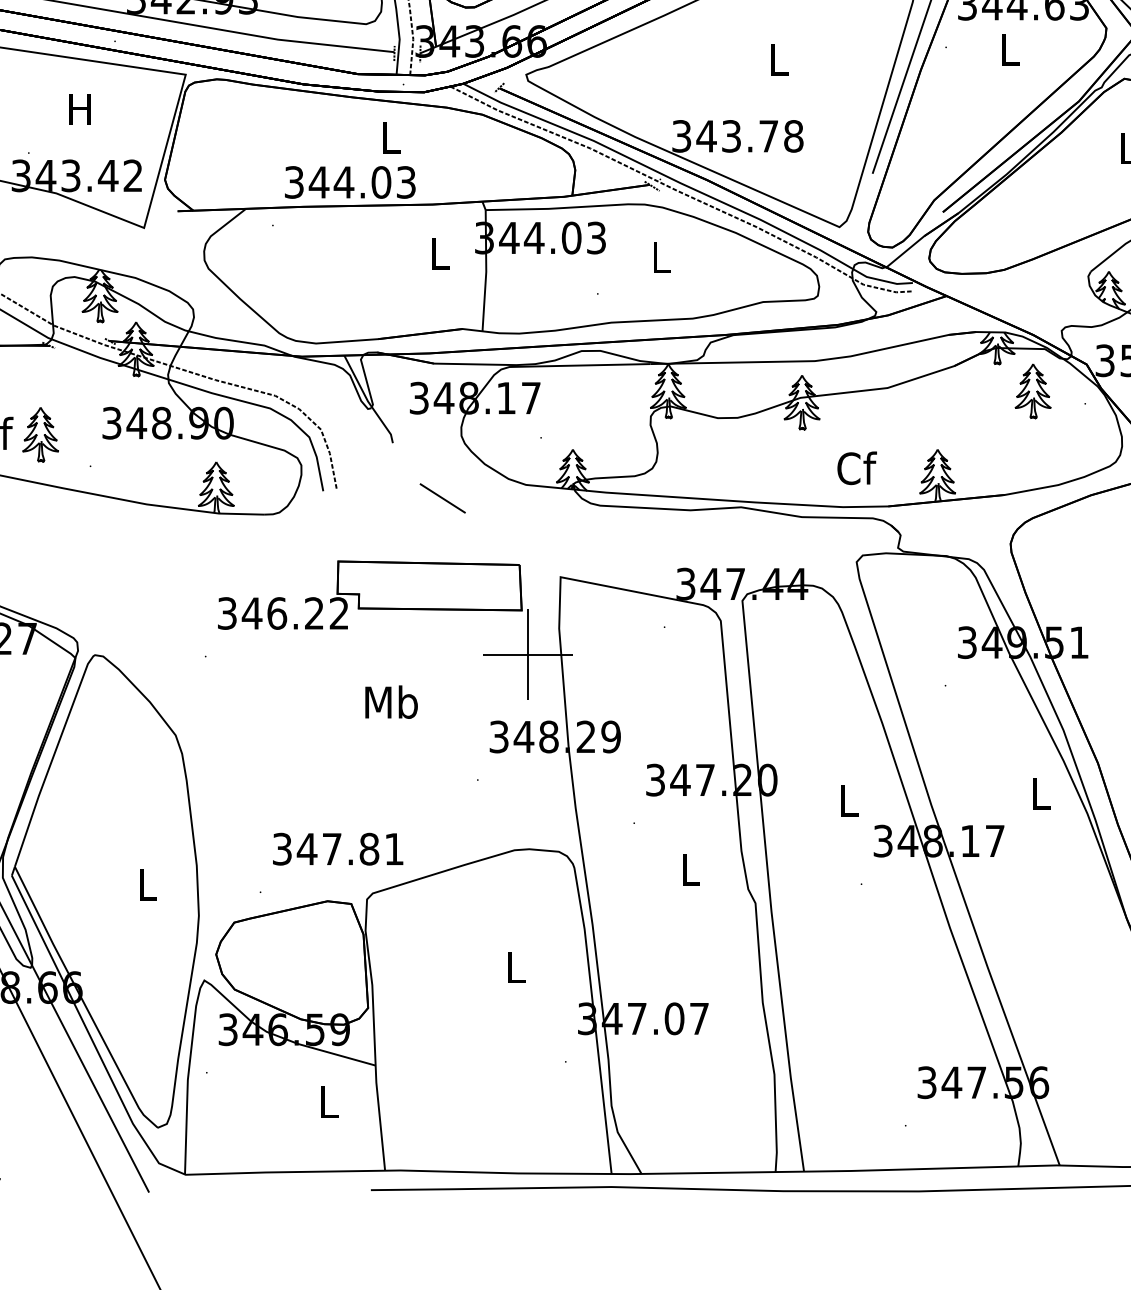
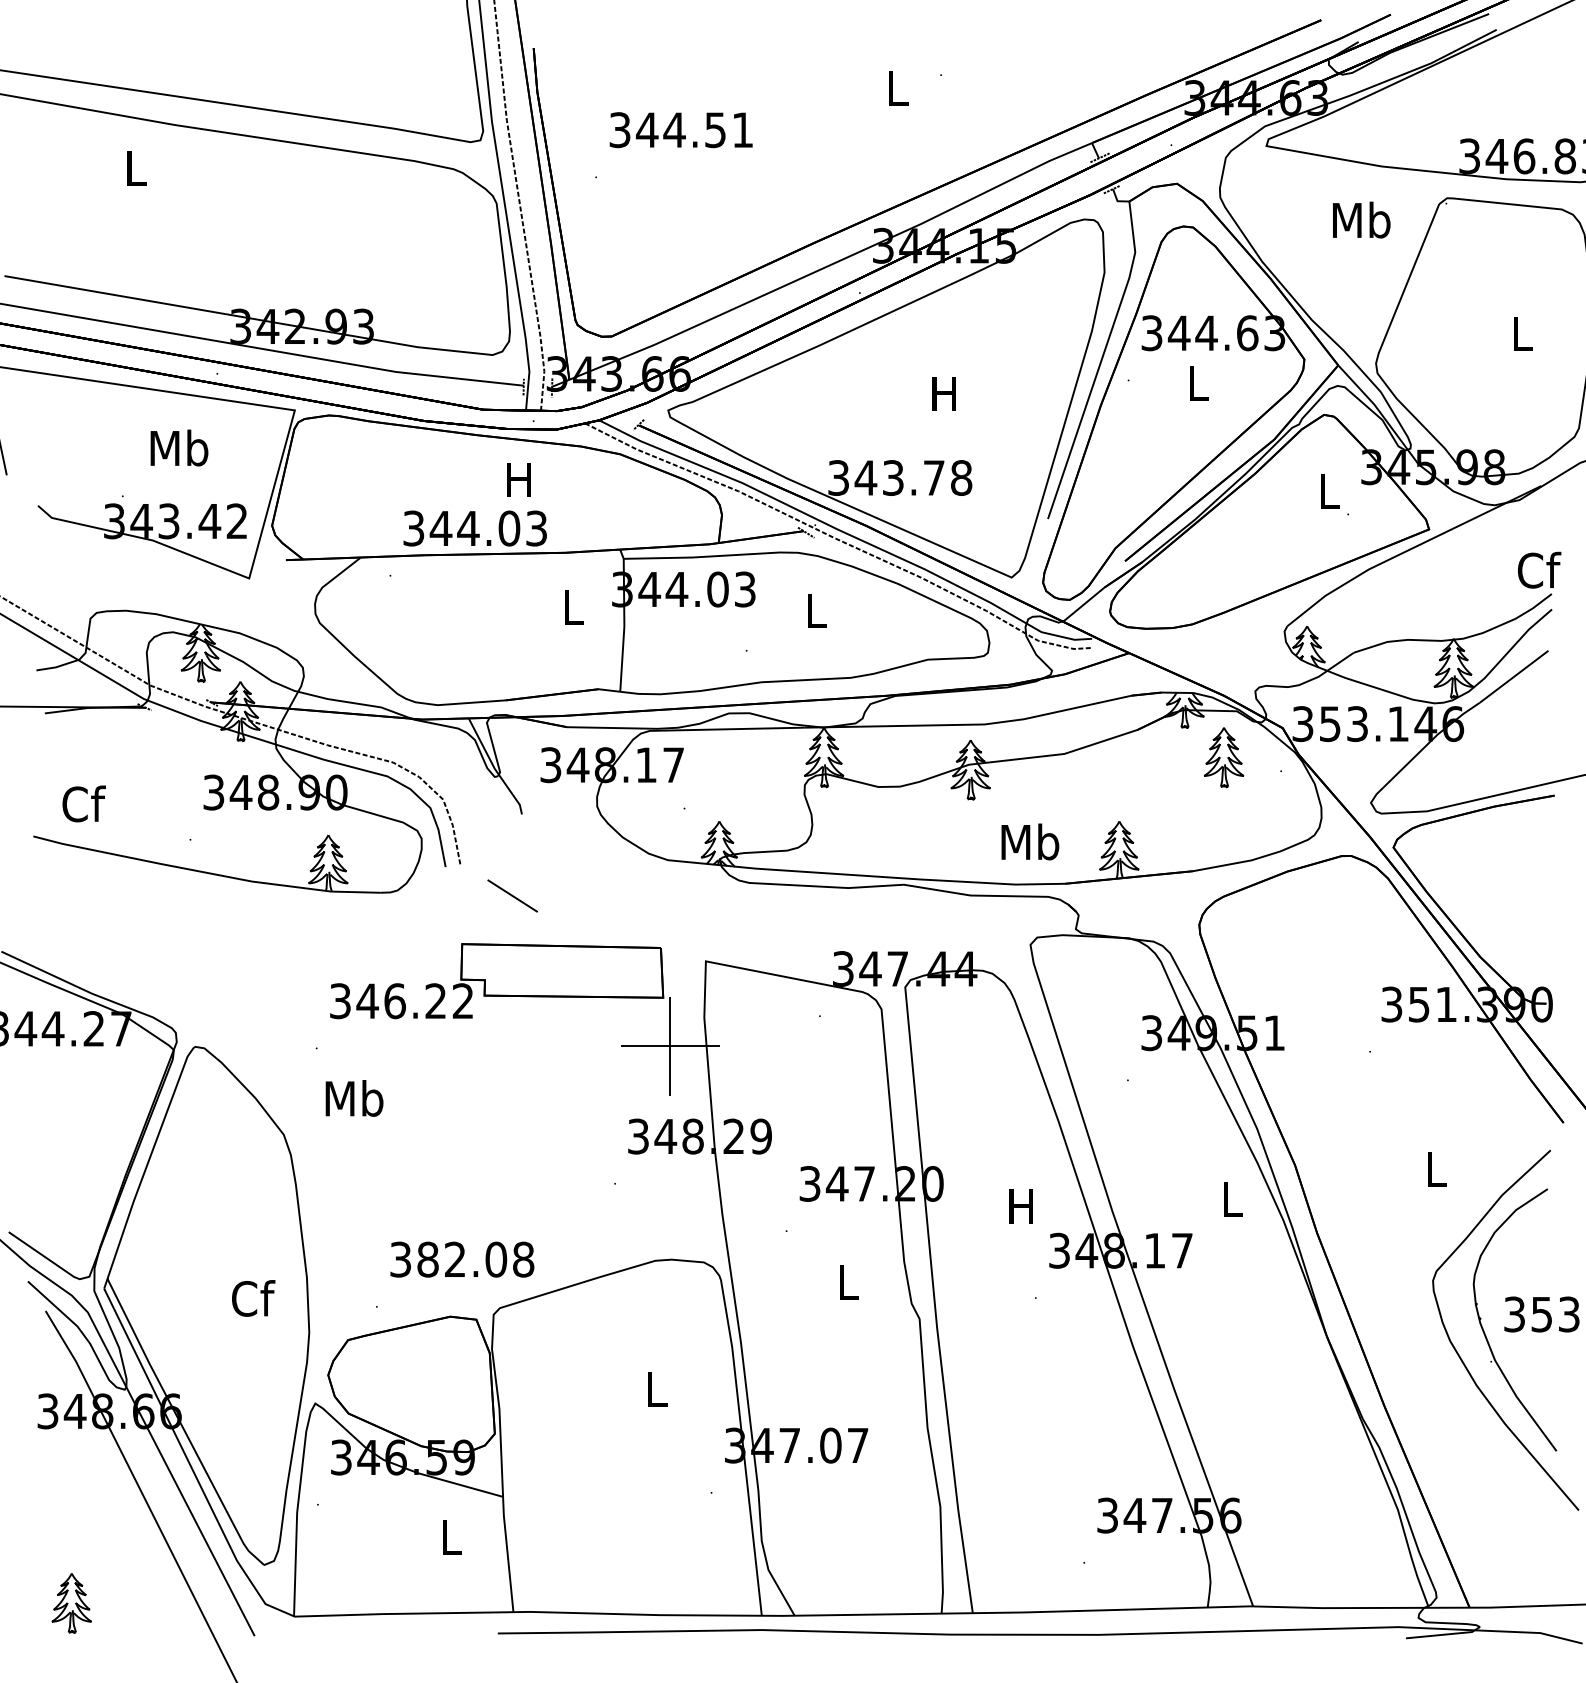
text: (777, 59) -> (943, 393), L -> H
text: (80, 108) -> (179, 447), H -> Mb
text: (389, 137) -> (518, 479), L -> H
part: (40, 435) -> (135, 805), removed
text: (856, 467) -> (1030, 841), Cf -> Mb
line: (442, 497) -> (512, 895), moved
text: (391, 702) -> (354, 1098), moved
text: (847, 800) -> (1020, 1206), L -> H
text: (350, 849) -> (475, 1259), 347.81 -> 382.08
text: (148, 884) -> (253, 1298), L -> Cf

